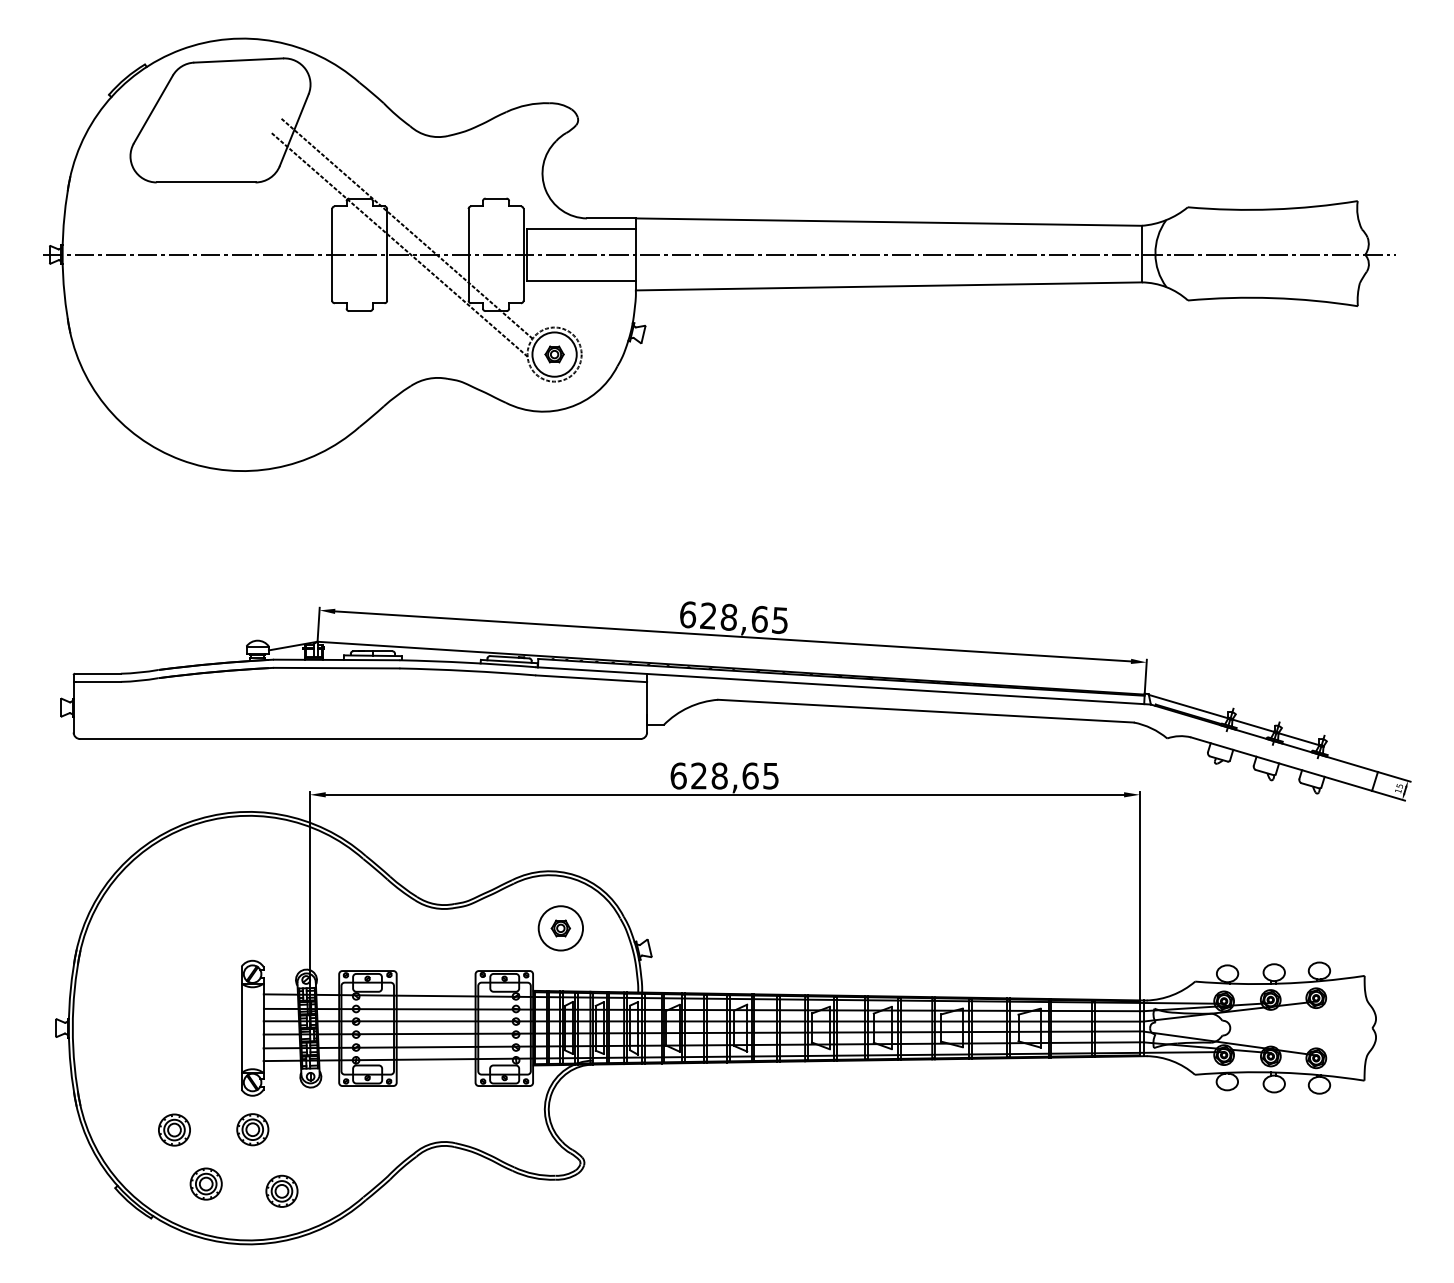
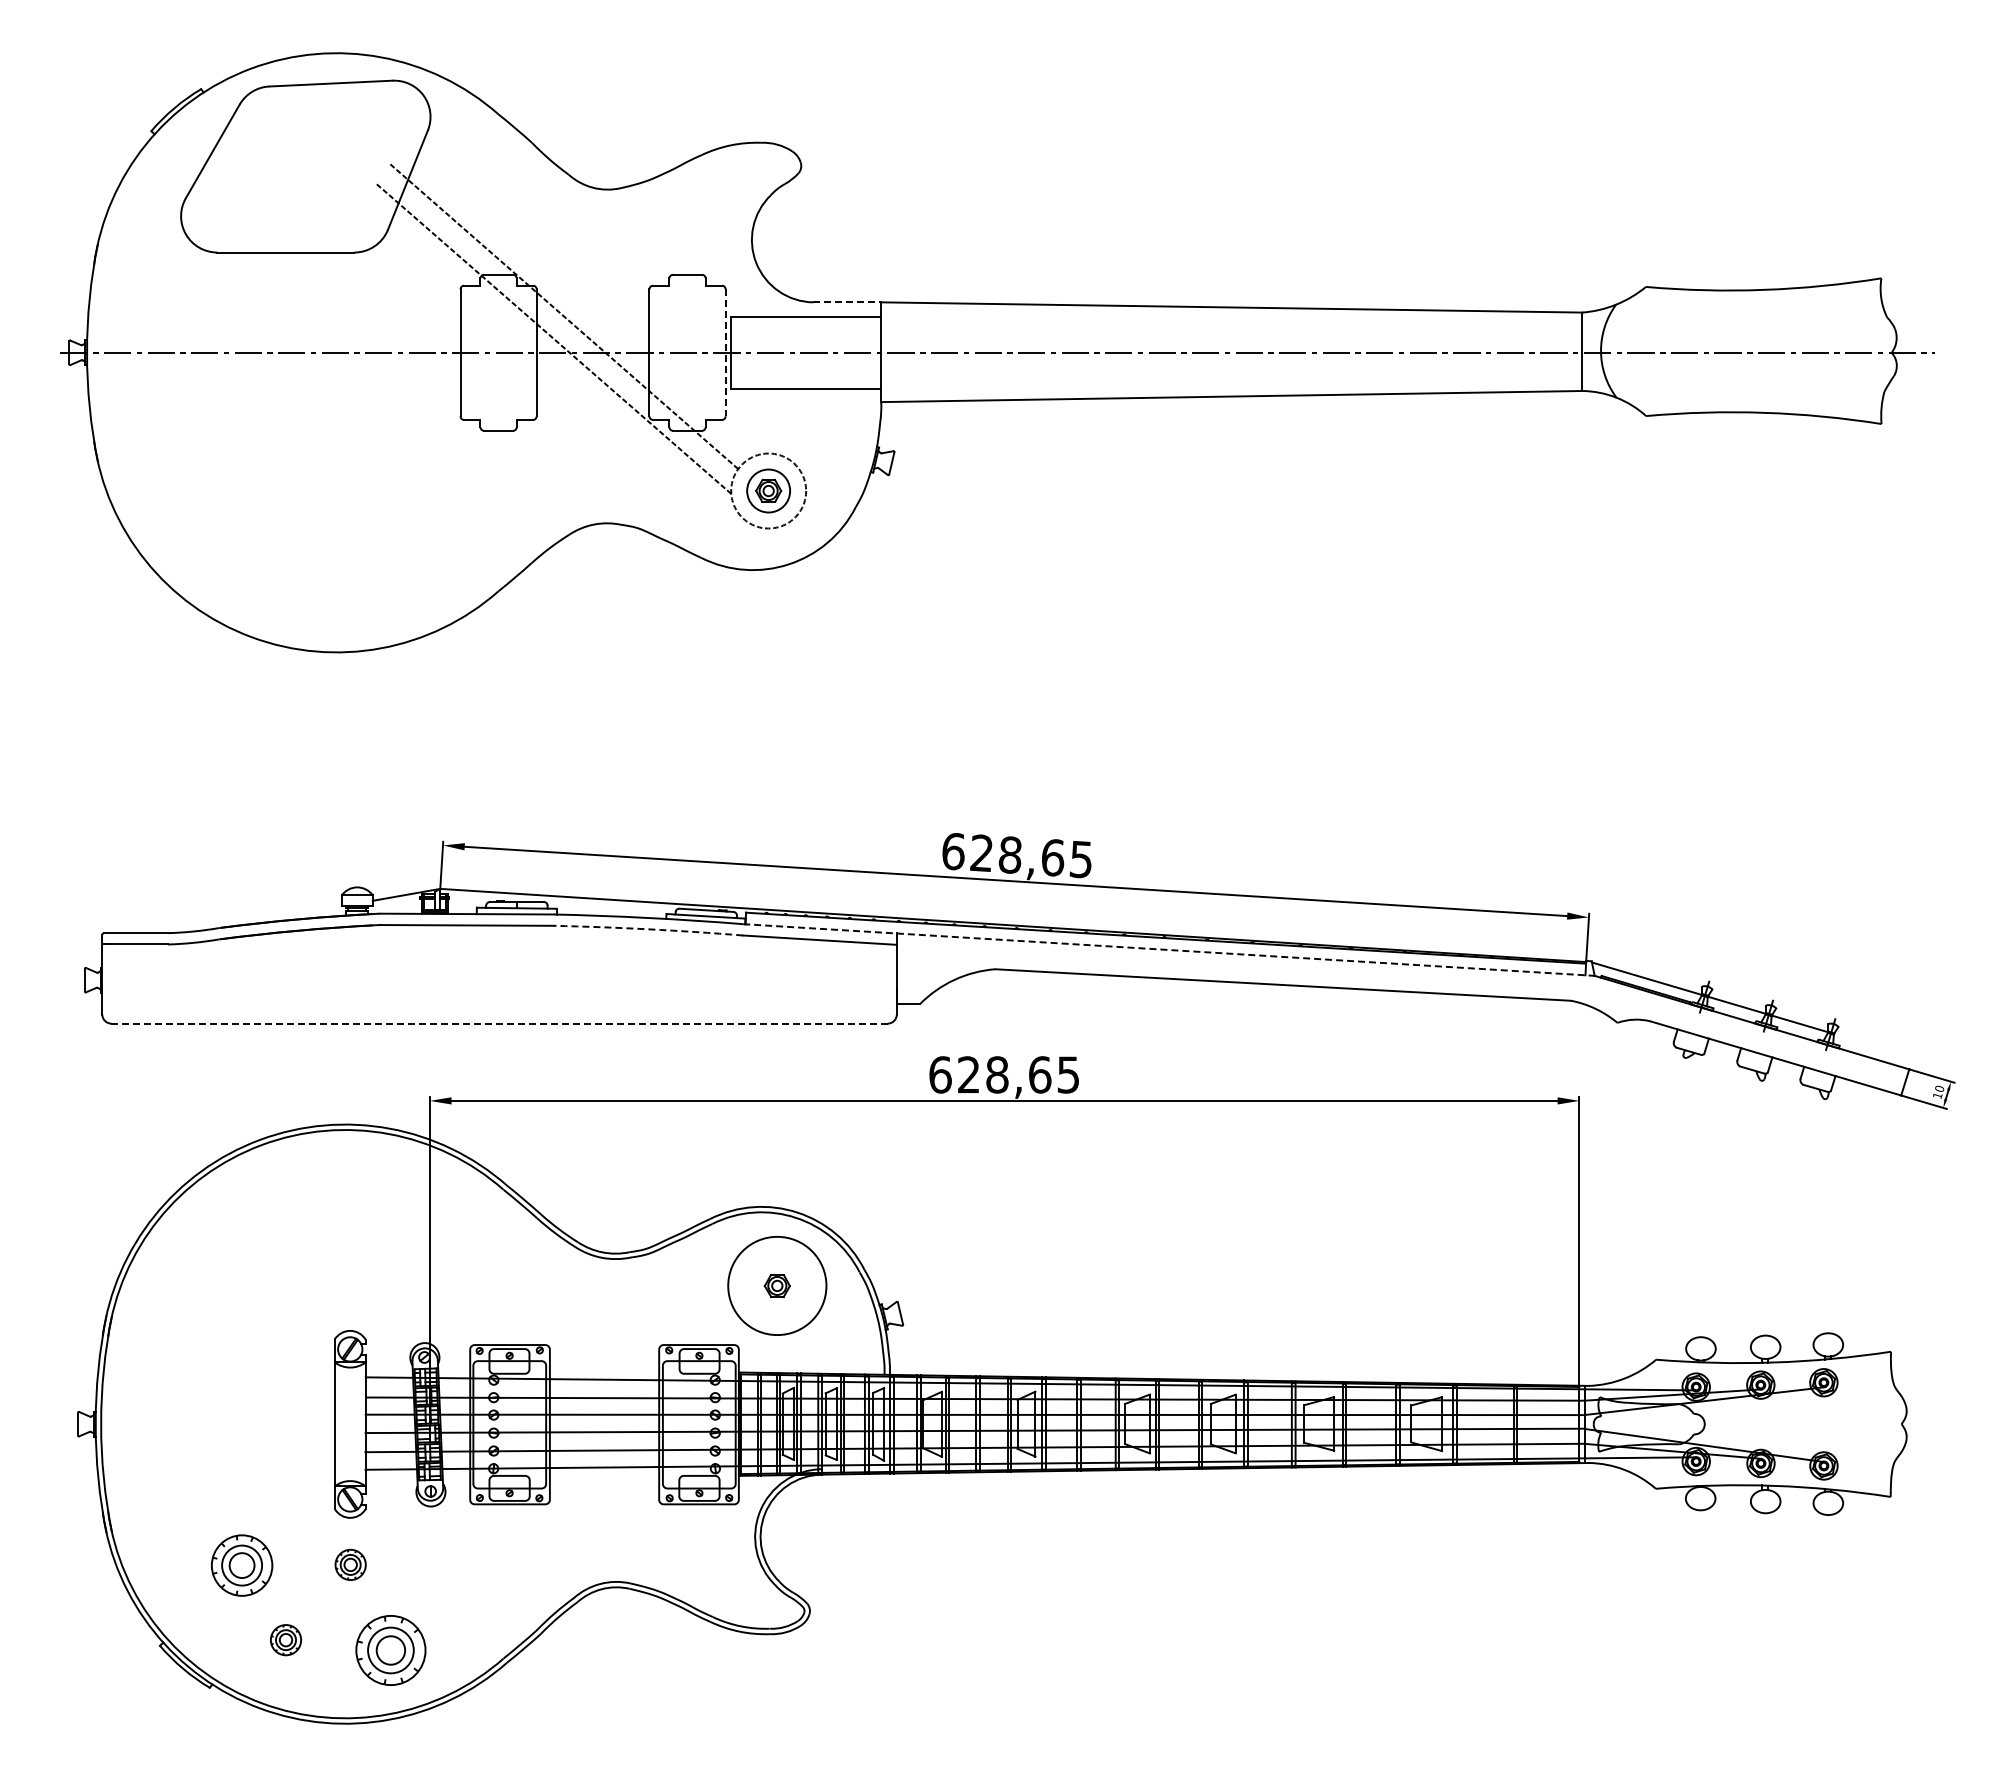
line: (611, 218) -> (847, 302), solid -> dashed
line: (523, 255) -> (725, 353), solid -> dashed
circle: (554, 354) -> (768, 490), size x0.7
arc: (467, 671) -> (648, 929), solid -> dashed
line: (843, 686) -> (1168, 950), solid -> dashed
line: (361, 738) -> (500, 1023), solid -> dashed
text: (1398, 785) -> (1938, 1088), 15 -> 10
circle: (560, 928) -> (777, 1285), size x1.6
part: (174, 1129) -> (241, 1564), size x1.4
part: (252, 1129) -> (350, 1564), size x0.7
part: (205, 1183) -> (285, 1639), size x0.7
part: (281, 1190) -> (390, 1649), size x1.6

